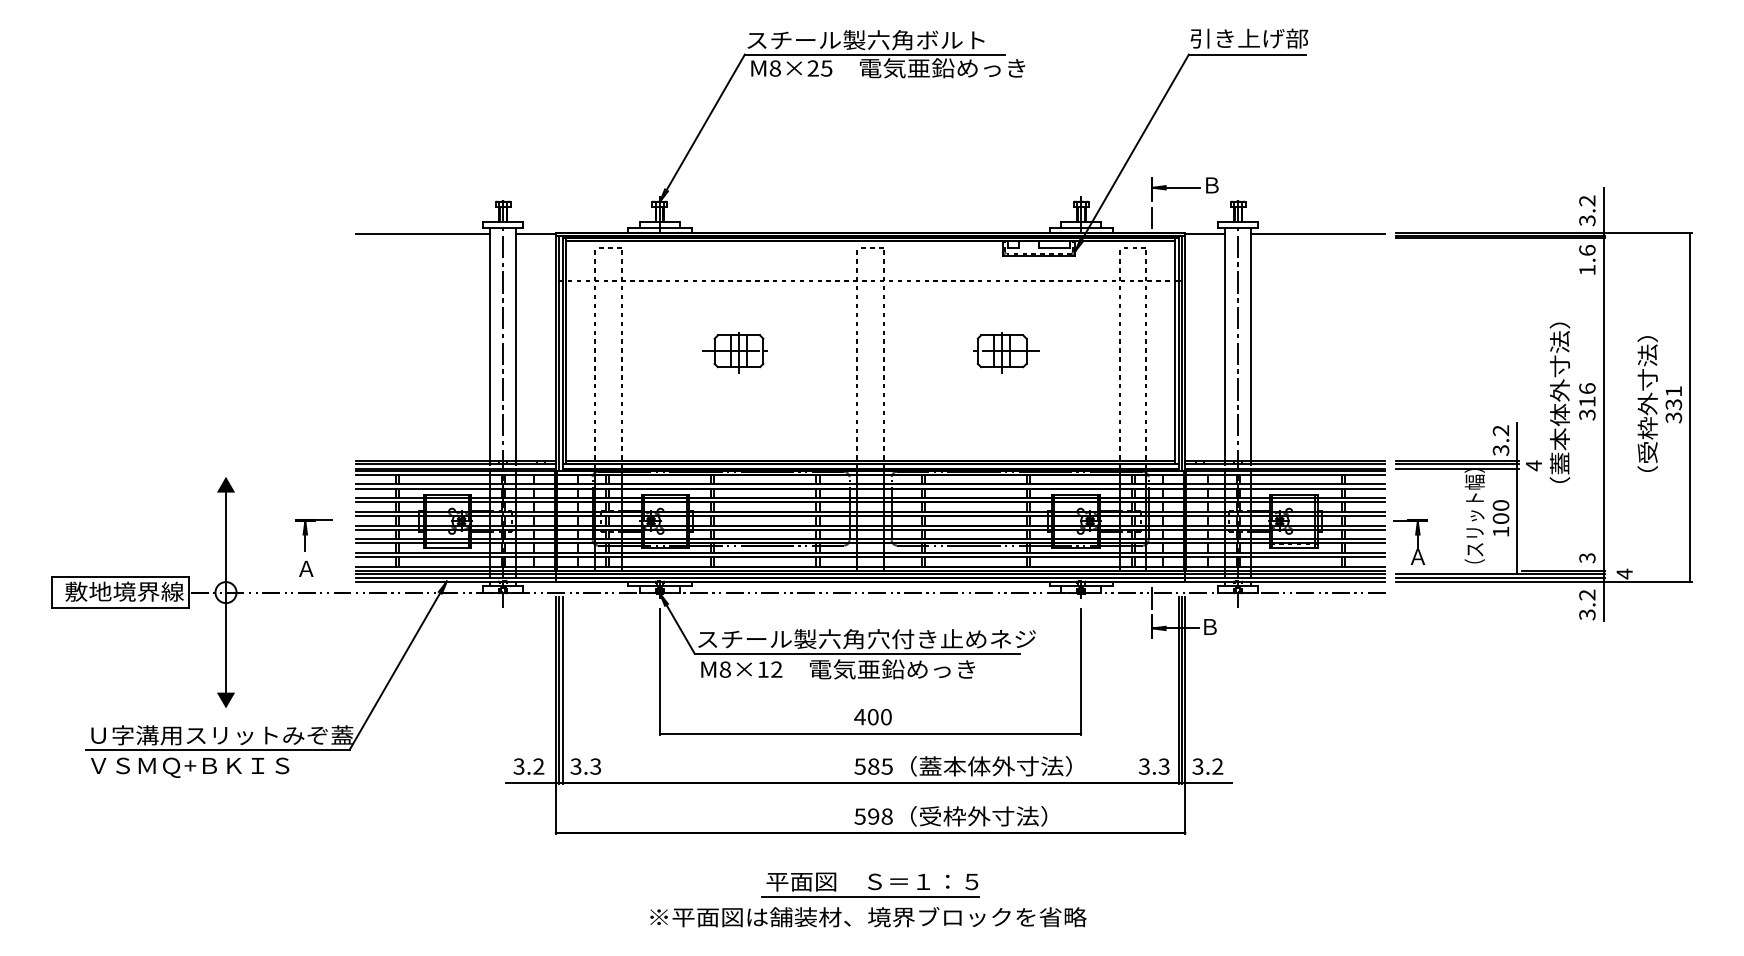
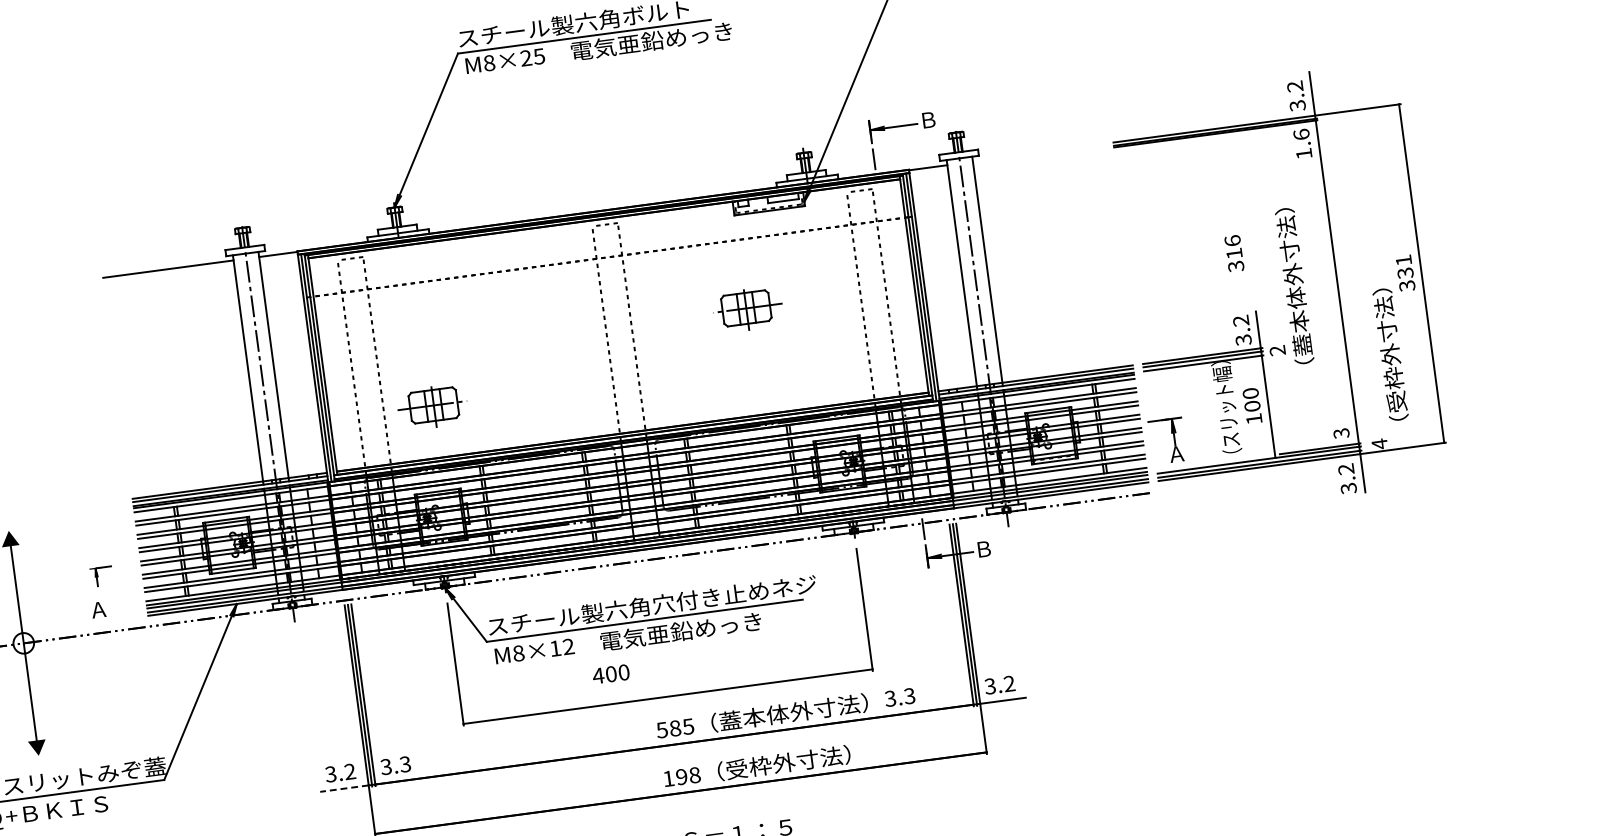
line: (1318, 233) -> (1038, 153), removed
part: (734, 352) -> (429, 407), moved
text: (1587, 401) -> (1234, 253), moved
text: (1647, 403) -> (1390, 354), moved
text: (1533, 465) -> (1277, 350), 4 -> 2
part: (313, 535) -> (101, 576), size x0.6
text: (872, 717) -> (610, 674), moved
text: (1153, 766) -> (899, 697), moved
line: (530, 782) -> (344, 788), solid -> dashed
text: (859, 816) -> (668, 778), 598 -> 198

